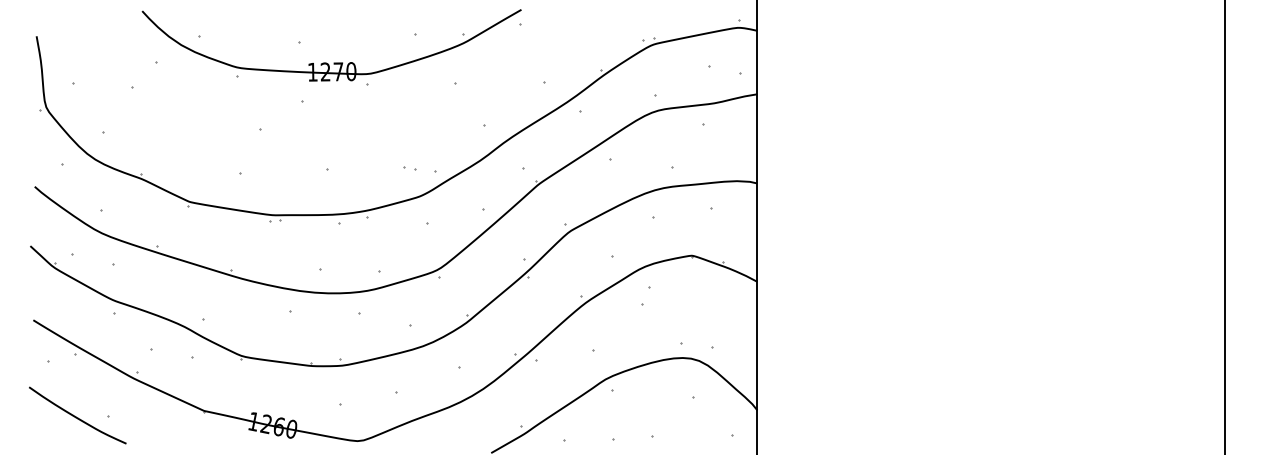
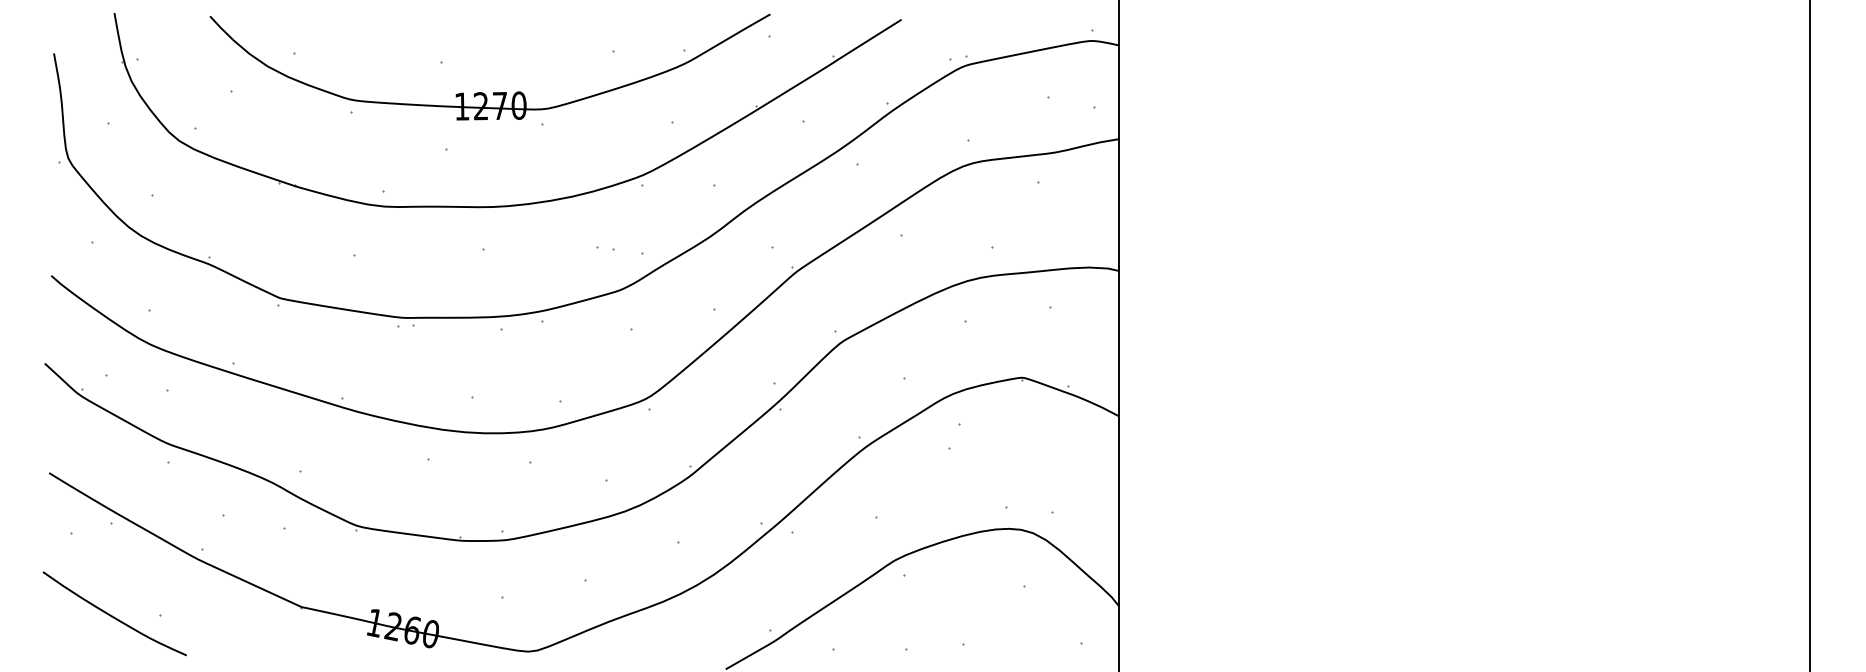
part: (351, 137) -> (519, 203), added

